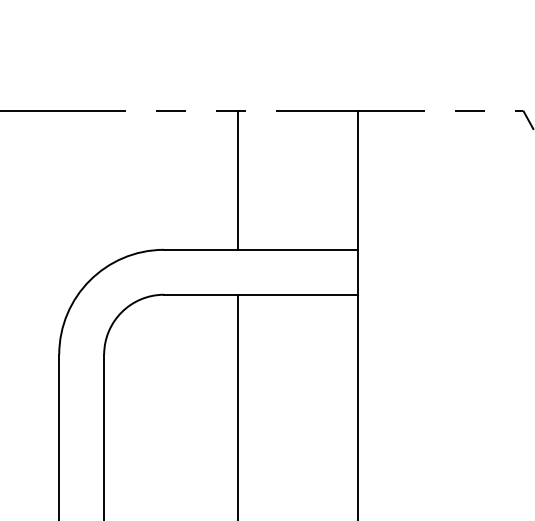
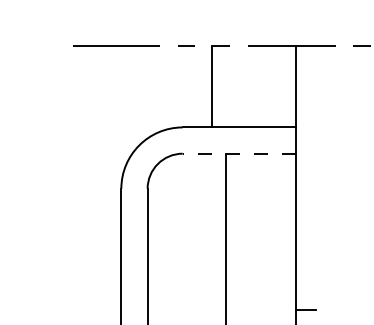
line: (237, 179) -> (211, 86), moved
line: (261, 294) -> (239, 153), solid -> dashed

